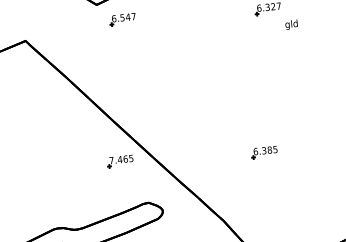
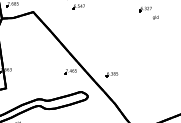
part: (263, 152) -> (111, 74), moved

